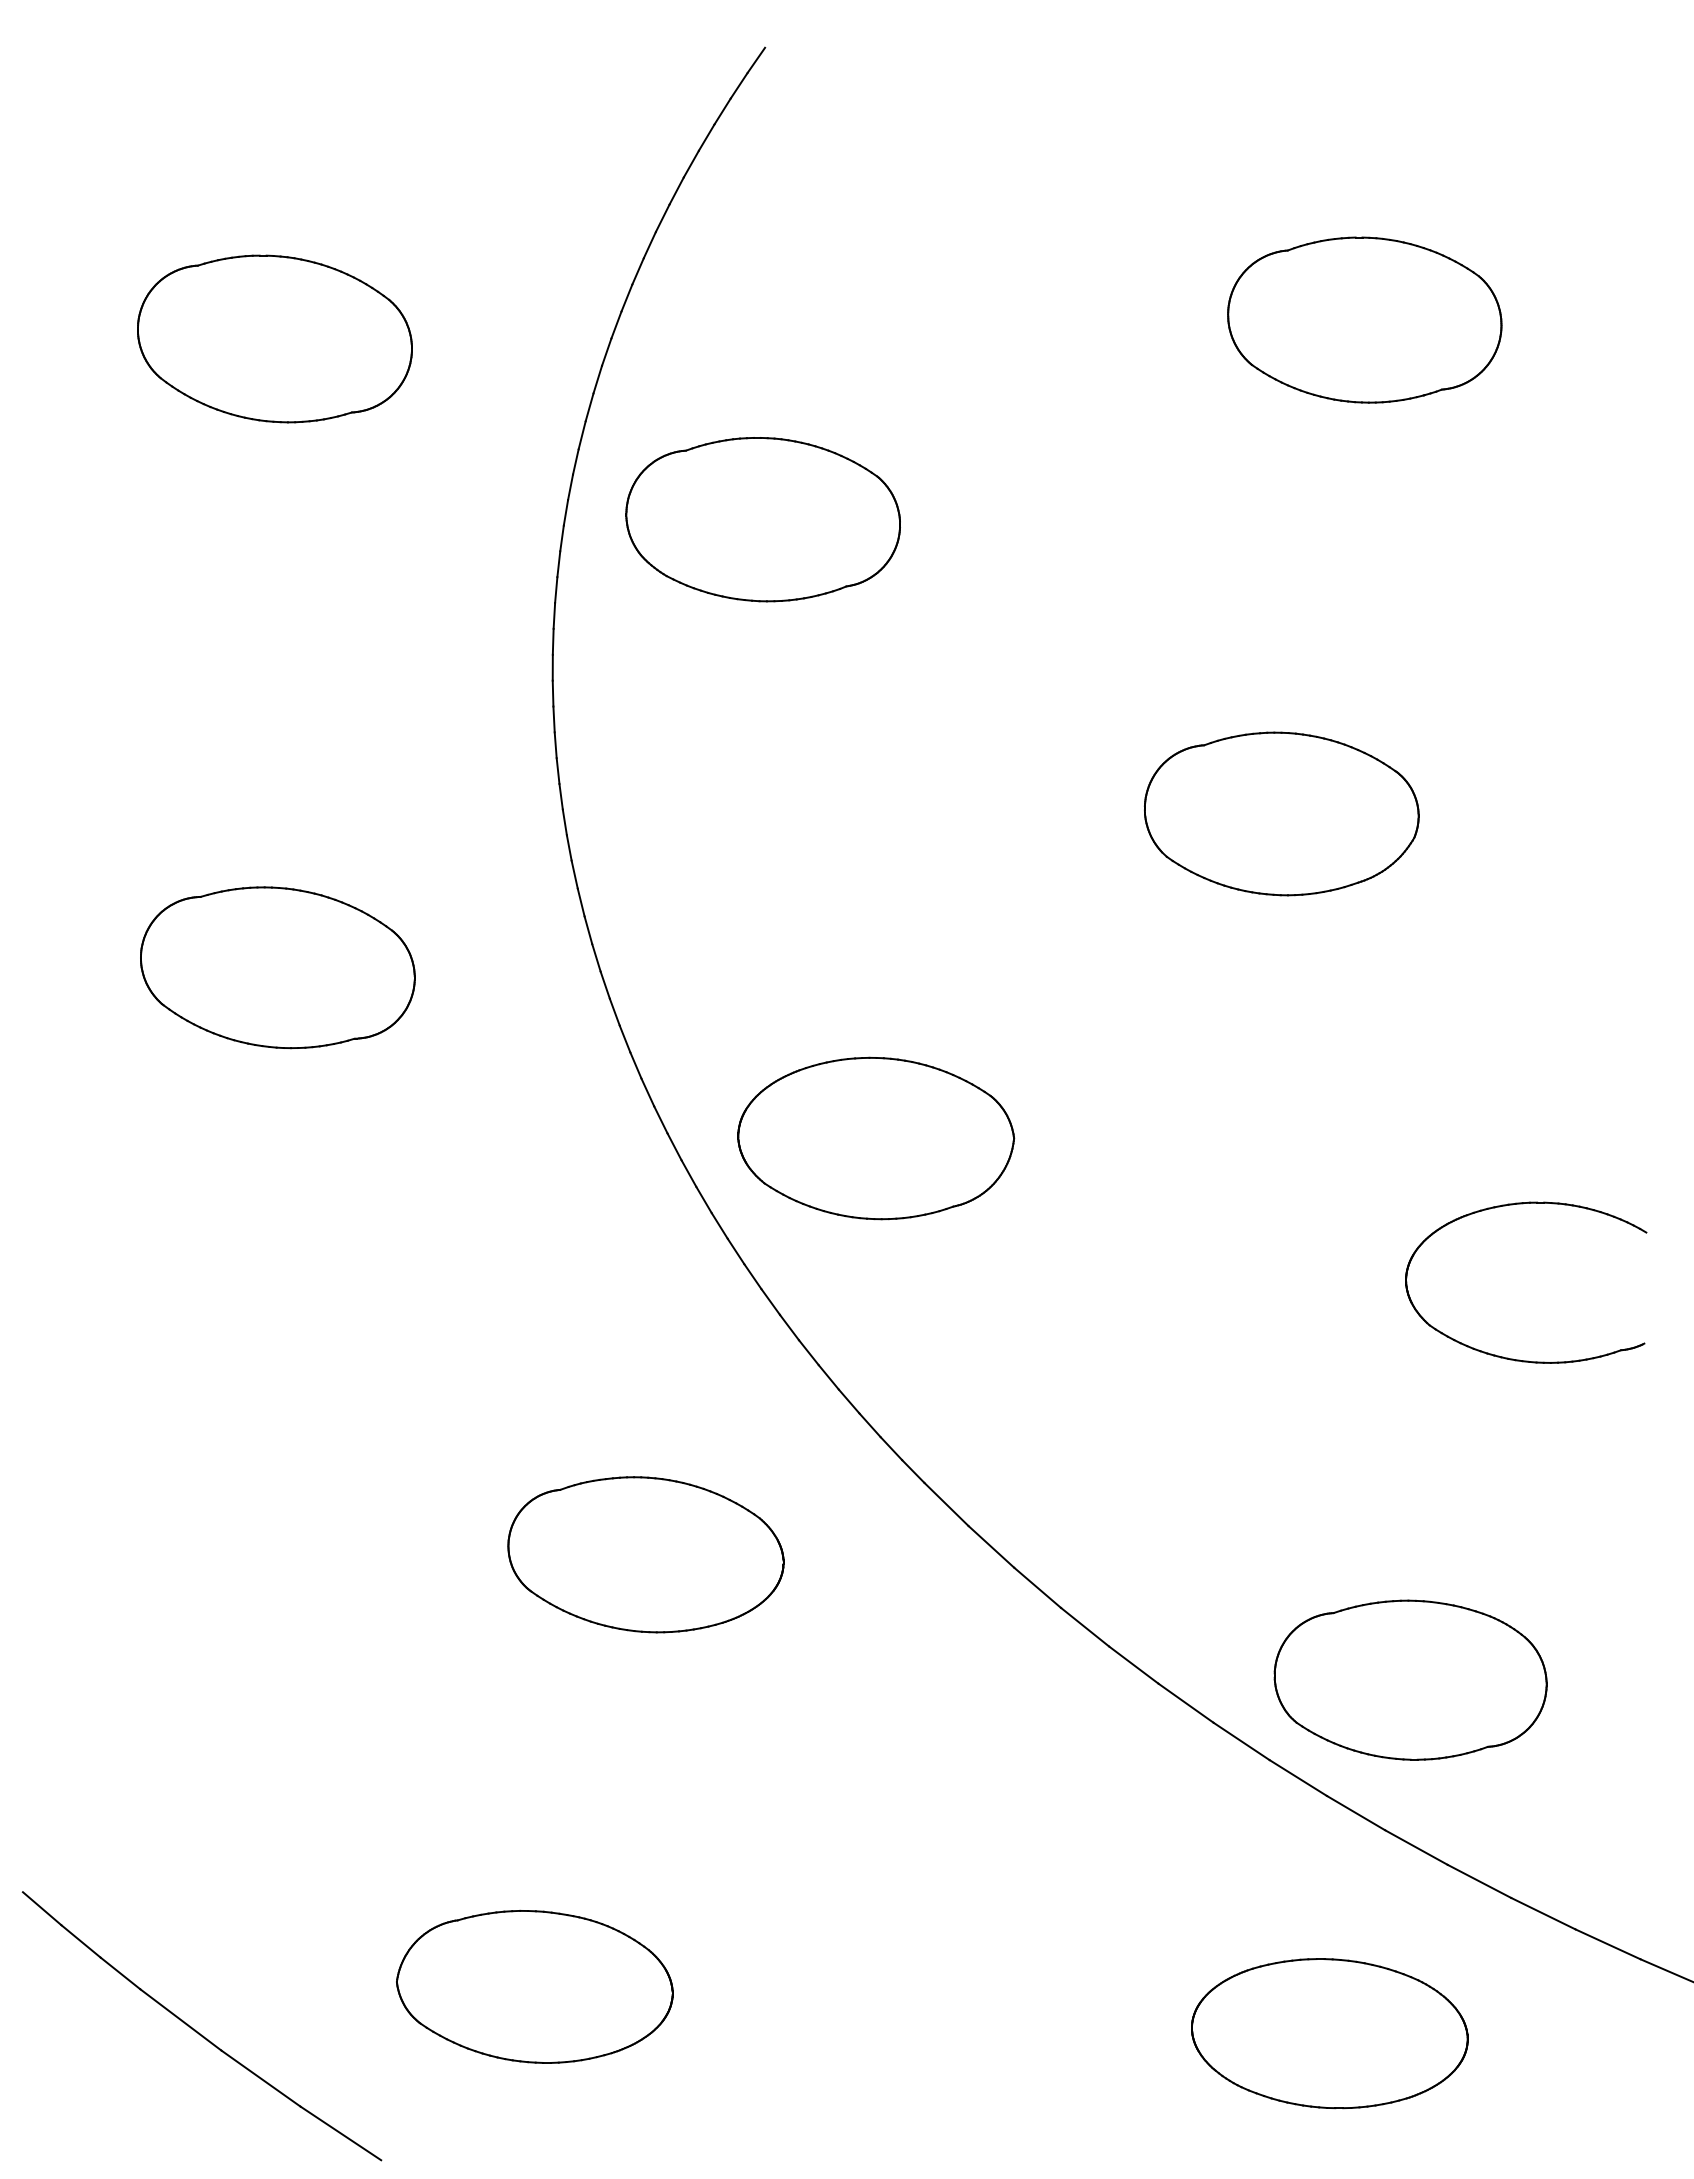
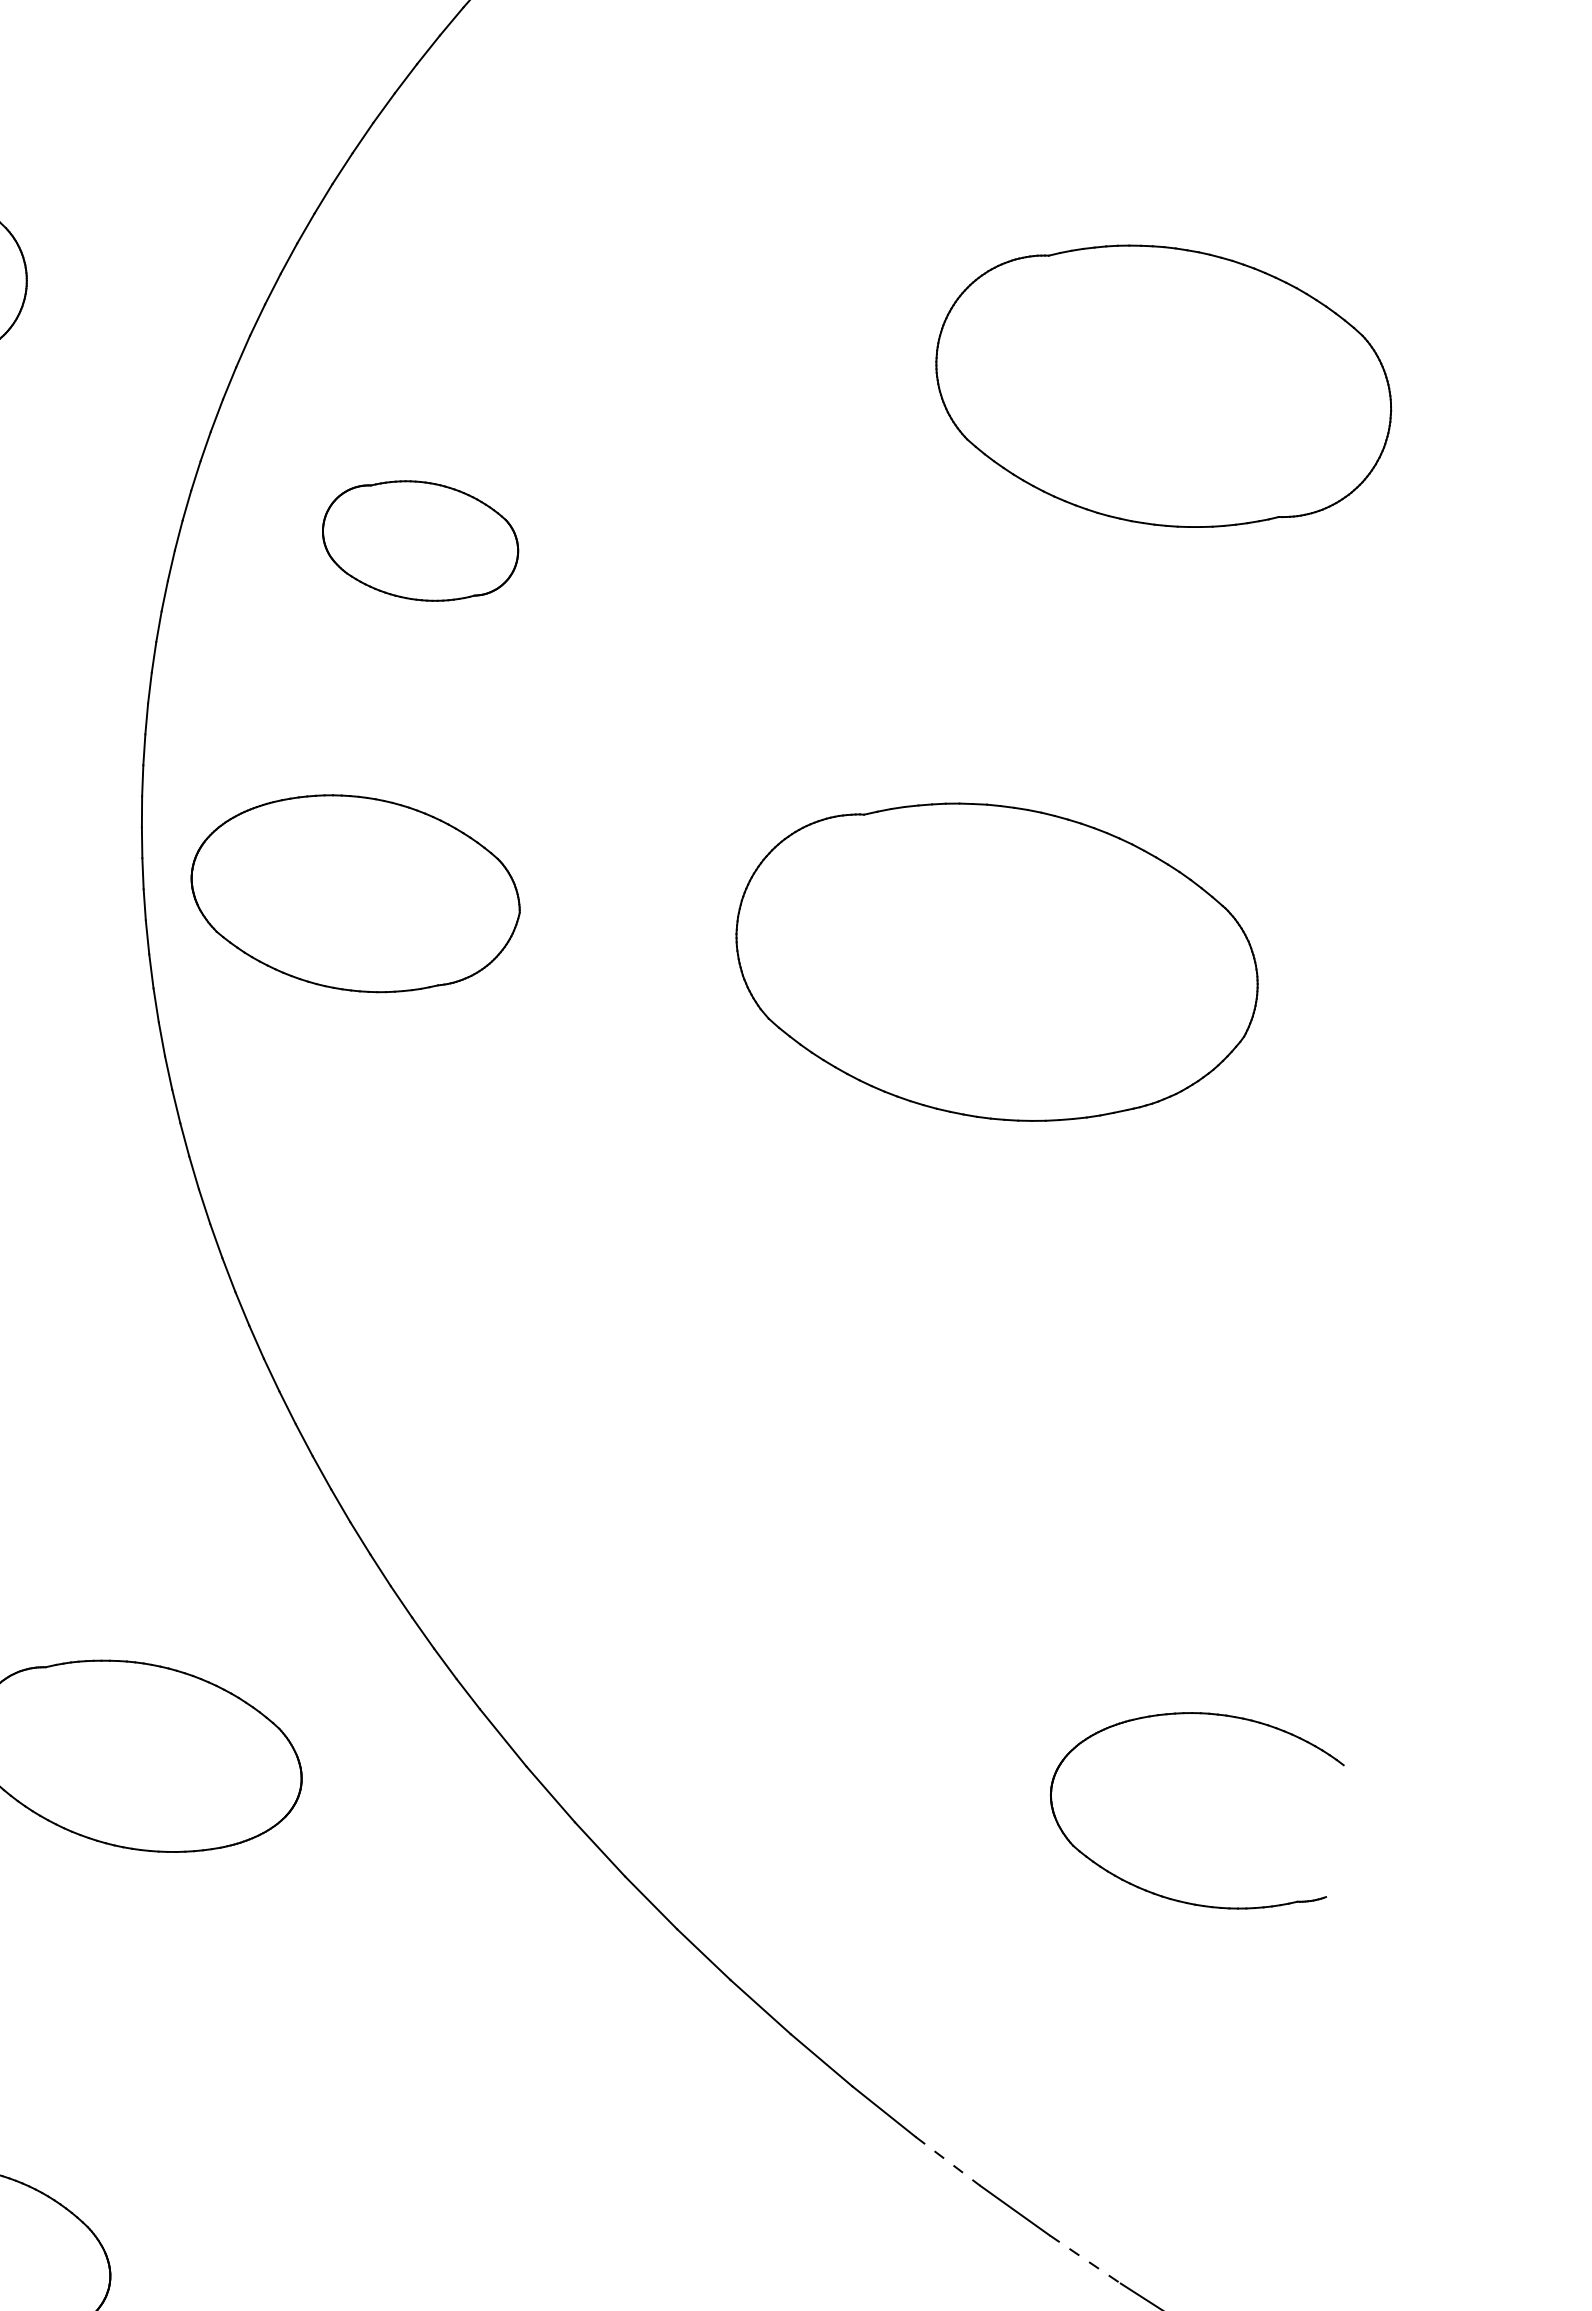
part: (1364, 319) -> (1163, 385), size x1.4
part: (762, 519) -> (419, 540), size x0.6
part: (1281, 813) -> (996, 961), size x1.6
part: (876, 1138) -> (356, 893), moved
part: (1513, 1358) -> (1168, 1896), moved
part: (1410, 1679) -> (1031, 2009), removed
line: (1356, 1813) -> (948, 2161), solid -> dashed
line: (1479, 1881) -> (1085, 2259), solid -> dashed

